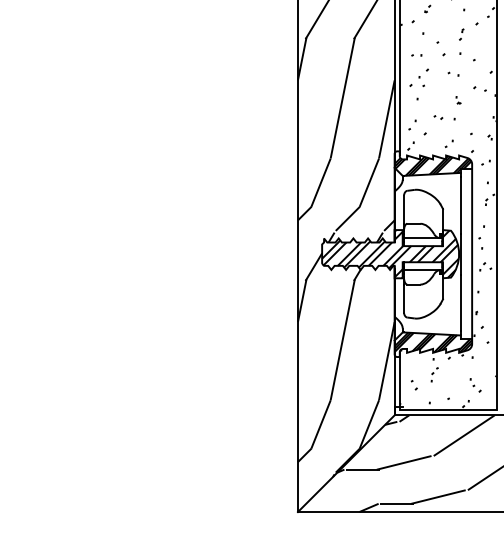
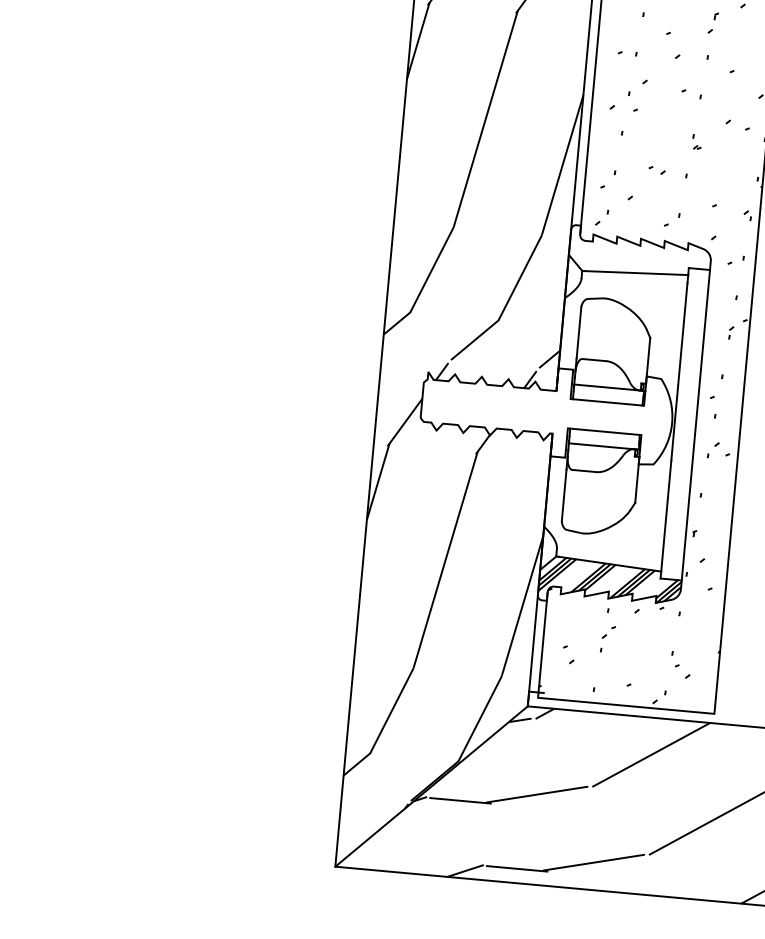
hatch: (432, 165) -> (638, 256), removed
hatch: (390, 254) -> (546, 412), removed

